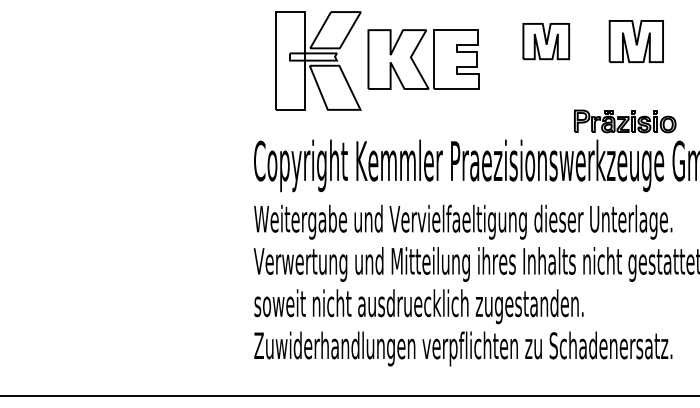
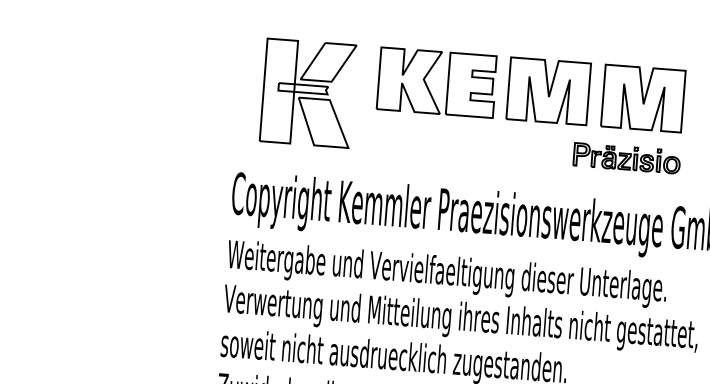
part: (546, 41) -> (549, 91), size x1.67
part: (636, 41) -> (643, 98), size x1.43
part: (415, 63) -> (428, 86), moved
part: (625, 121) -> (627, 158), moved

